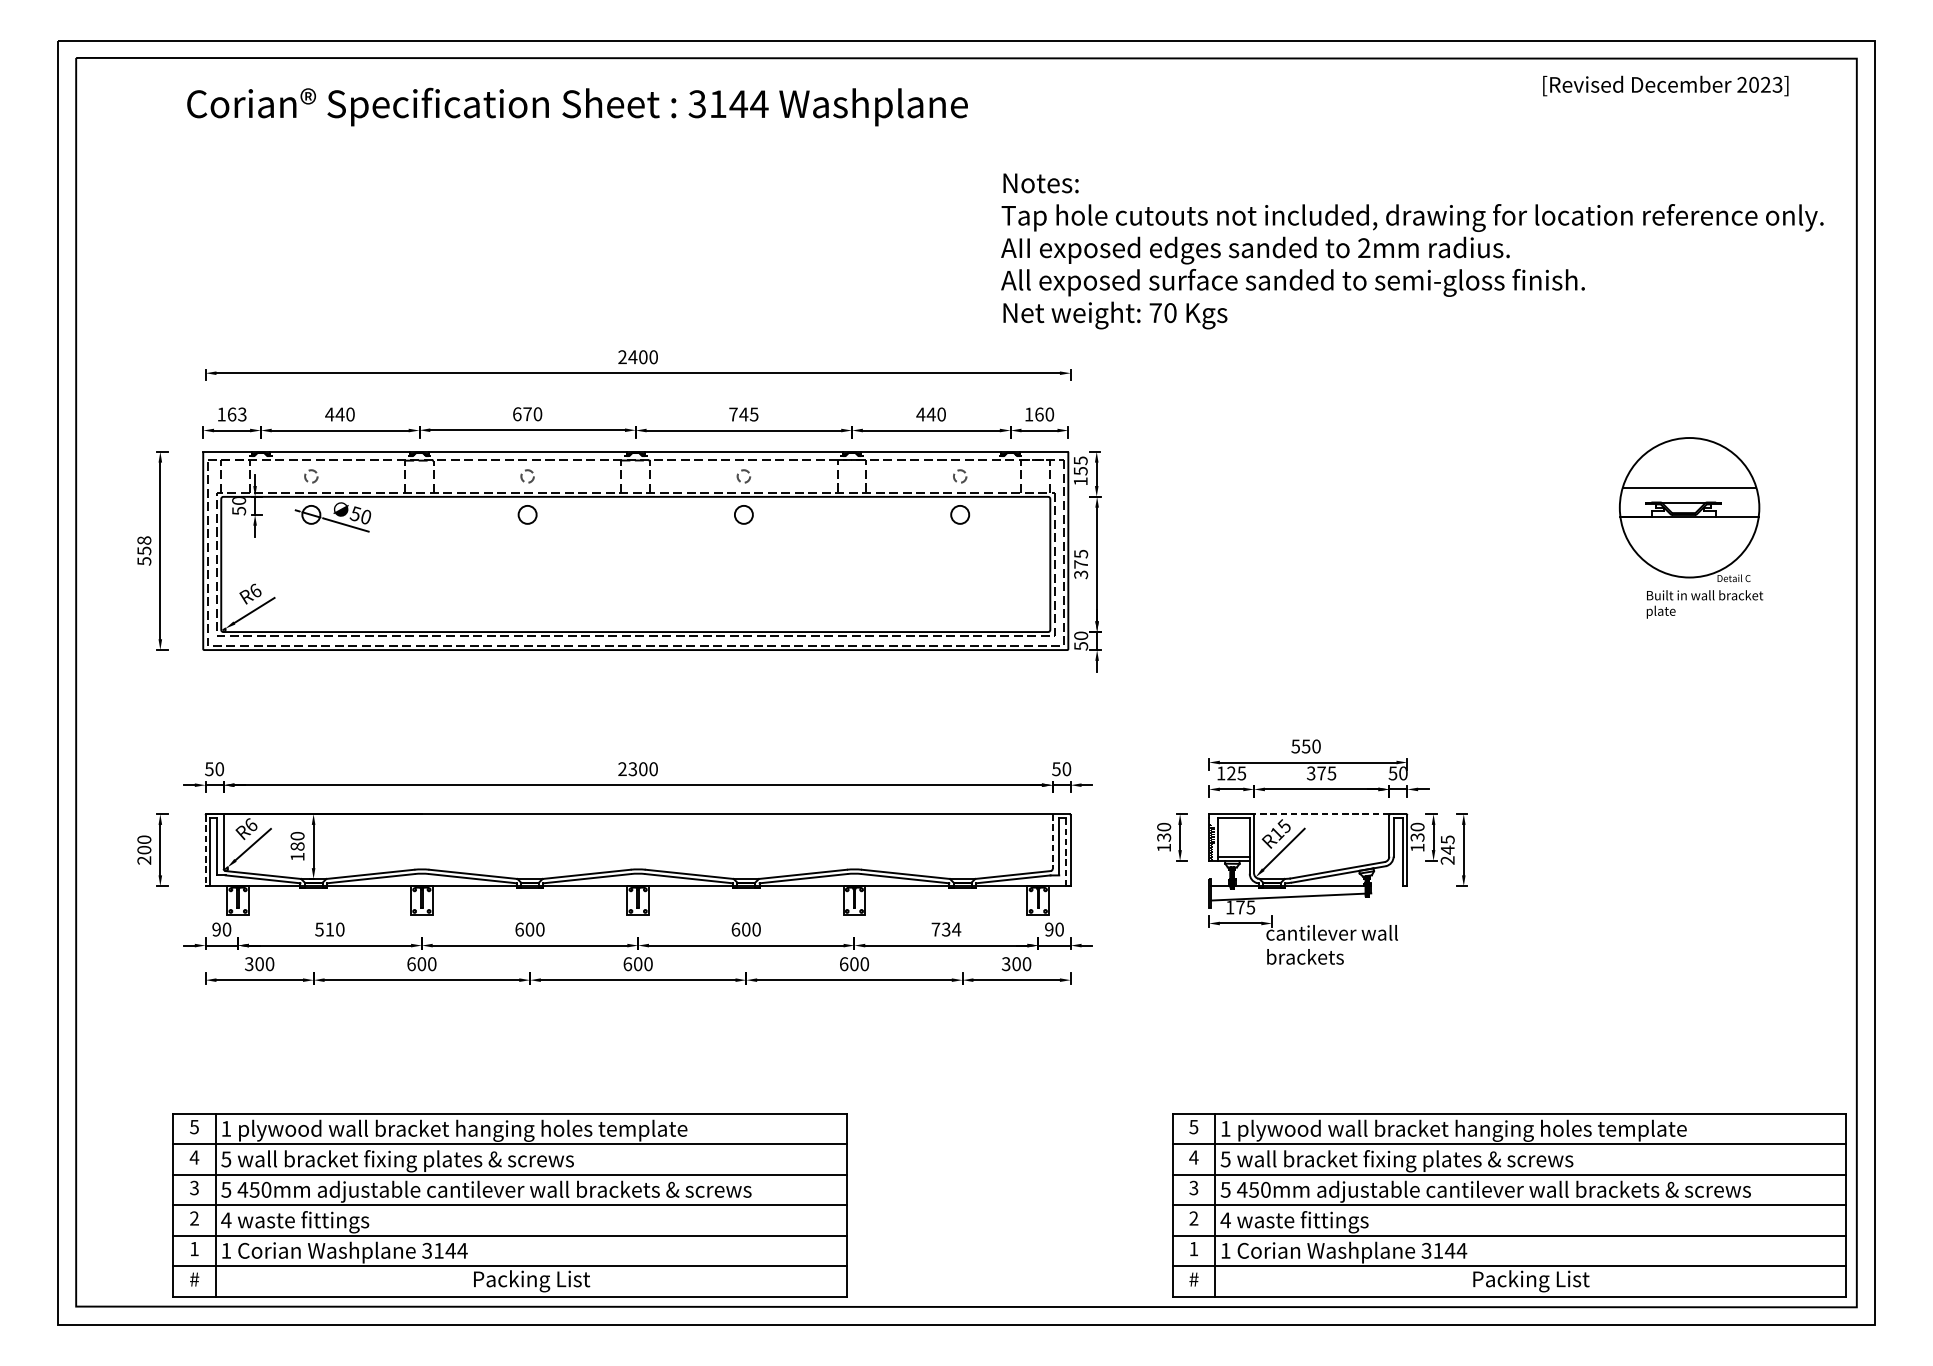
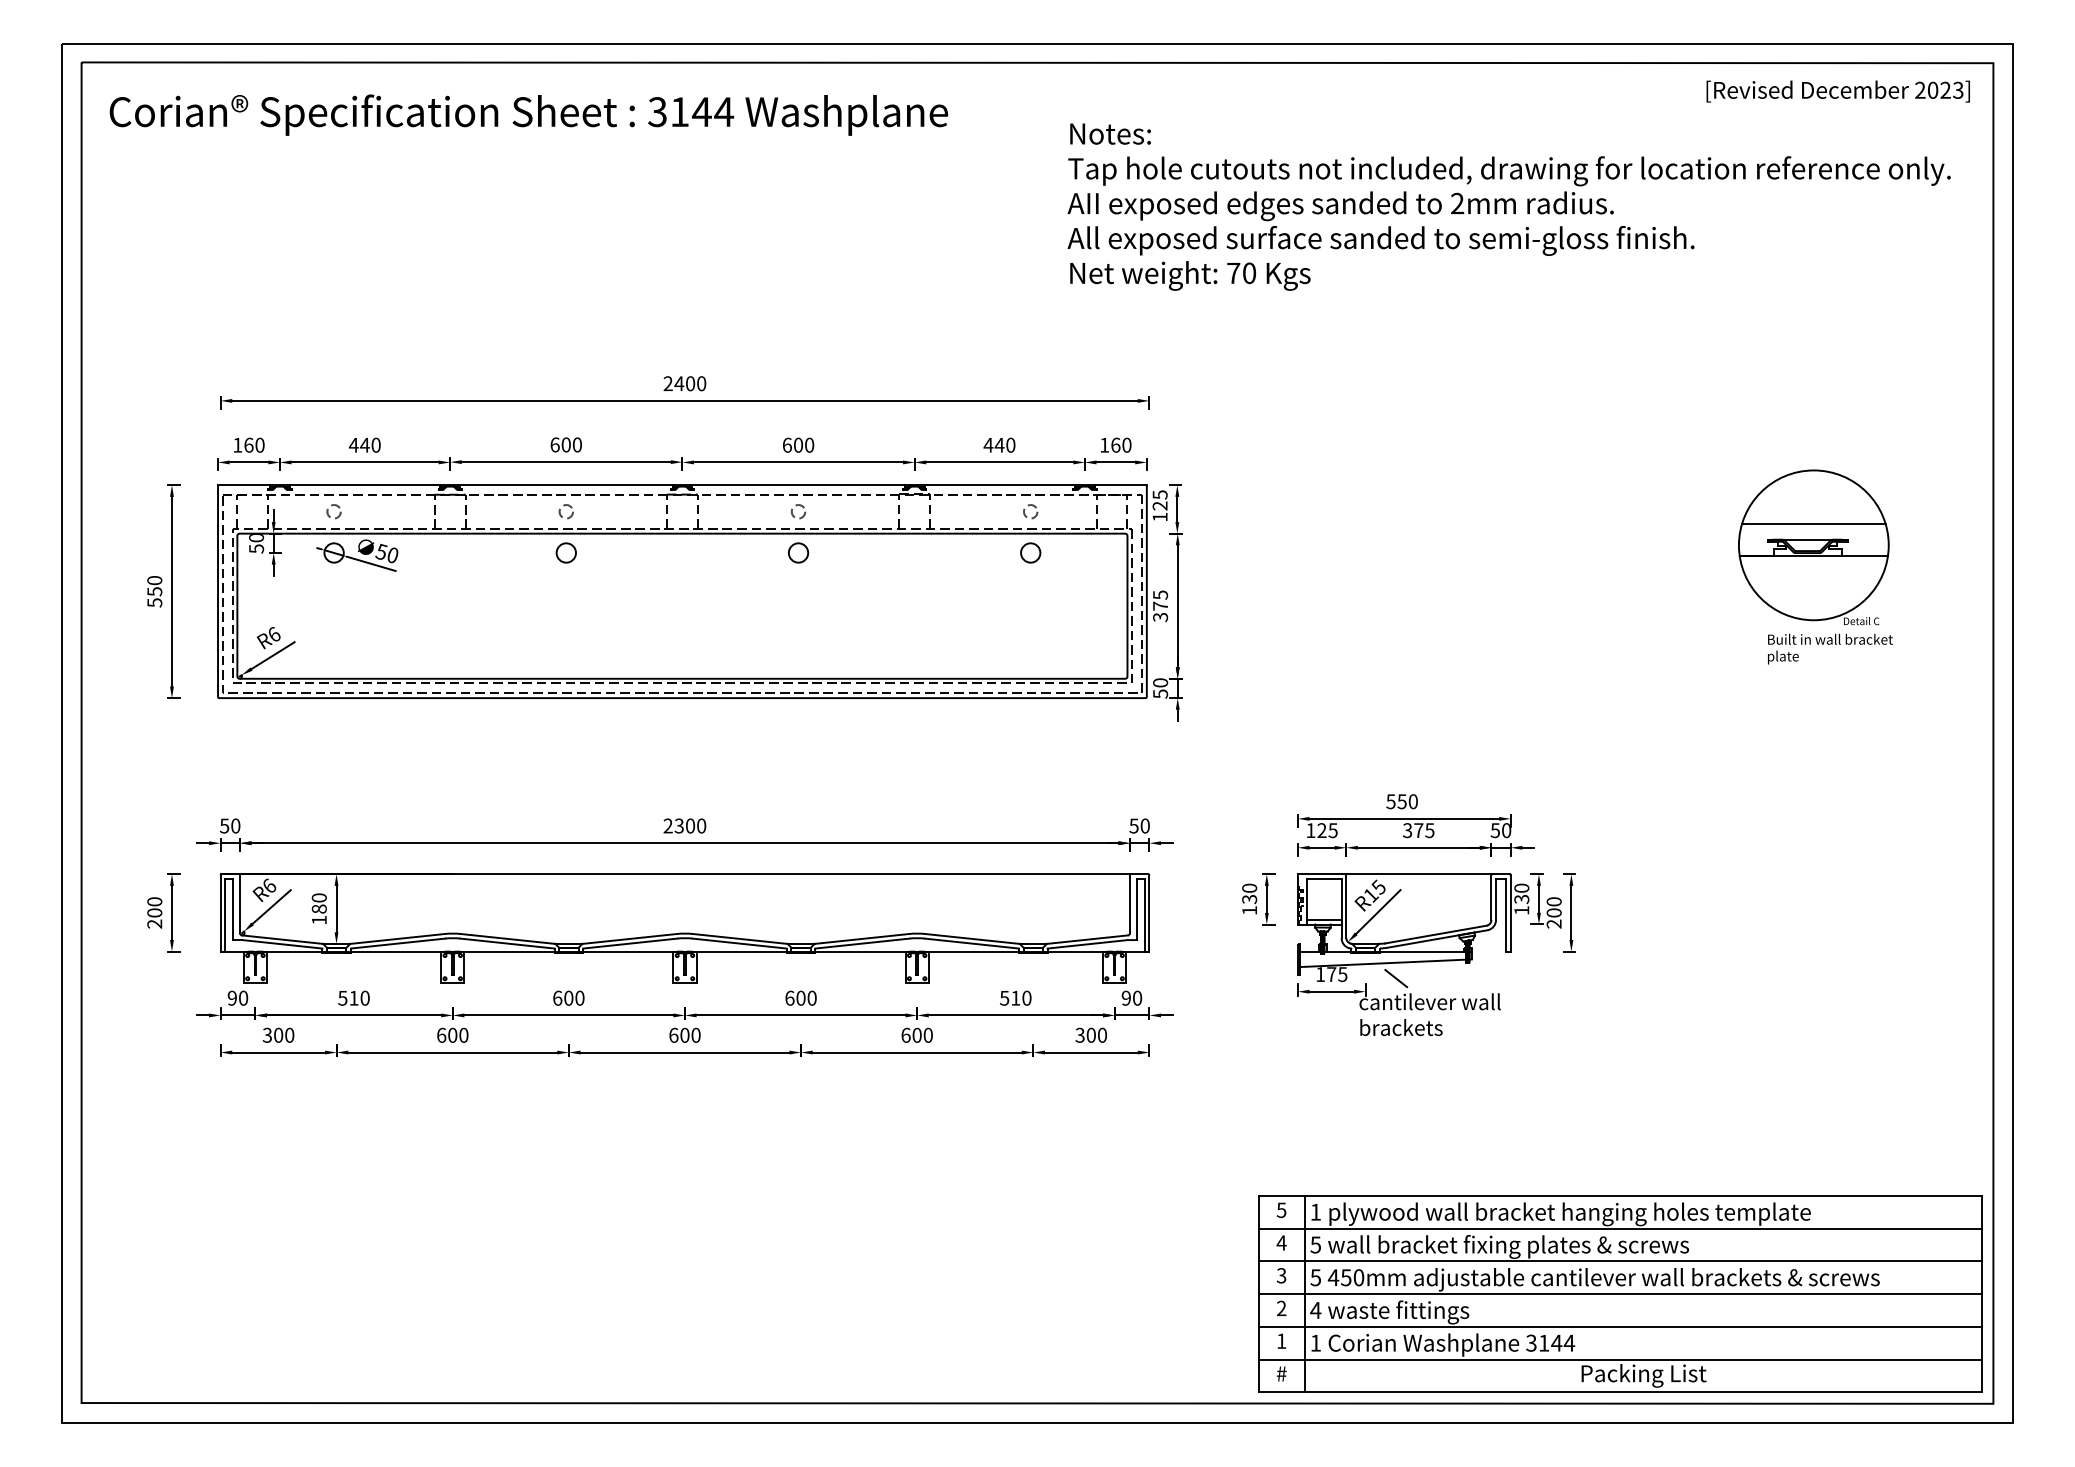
text: (1665, 85) -> (1837, 91), moved
text: (577, 106) -> (528, 114), moved
text: (1411, 250) -> (1508, 206), moved
text: (241, 413) -> (259, 444), 163 -> 160
text: (526, 413) -> (565, 444), 670 -> 600
text: (743, 413) -> (798, 444), 745 -> 600
text: (1080, 470) -> (1159, 505), 155 -> 125
text: (144, 540) -> (154, 580), 558 -> 550
line: (1322, 814) -> (1419, 874), dashed -> solid
line: (1053, 842) -> (1130, 904), dashed -> solid
text: (1447, 845) -> (1553, 907), 245 -> 200
line: (205, 851) -> (220, 914), dashed -> solid
line: (1066, 852) -> (1144, 915), dashed -> solid
line: (1300, 911) -> (1396, 978), added
text: (946, 928) -> (1015, 997), 734 -> 510
part: (510, 1204) -> (547, 1293), removed

